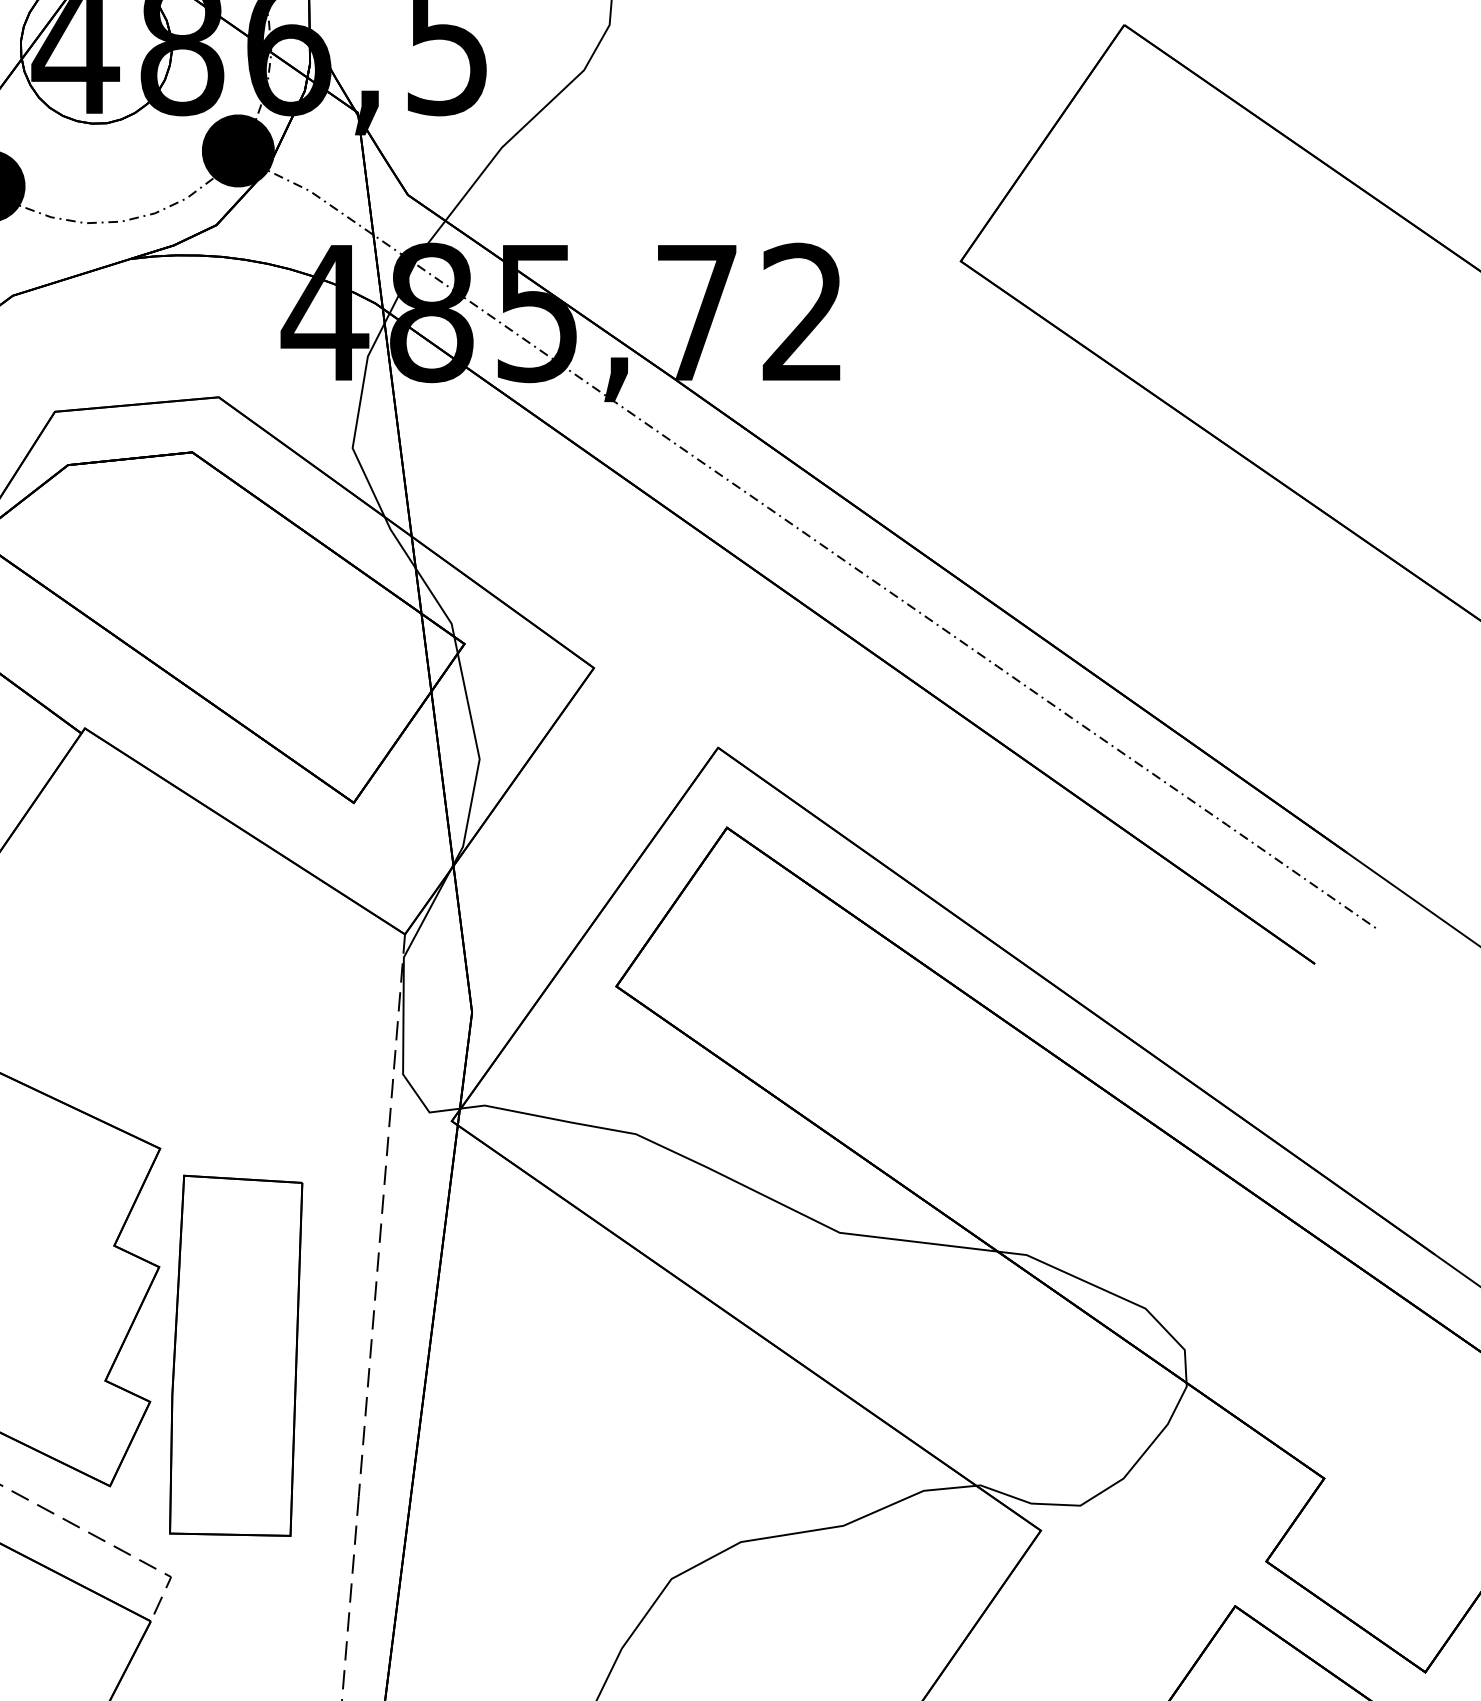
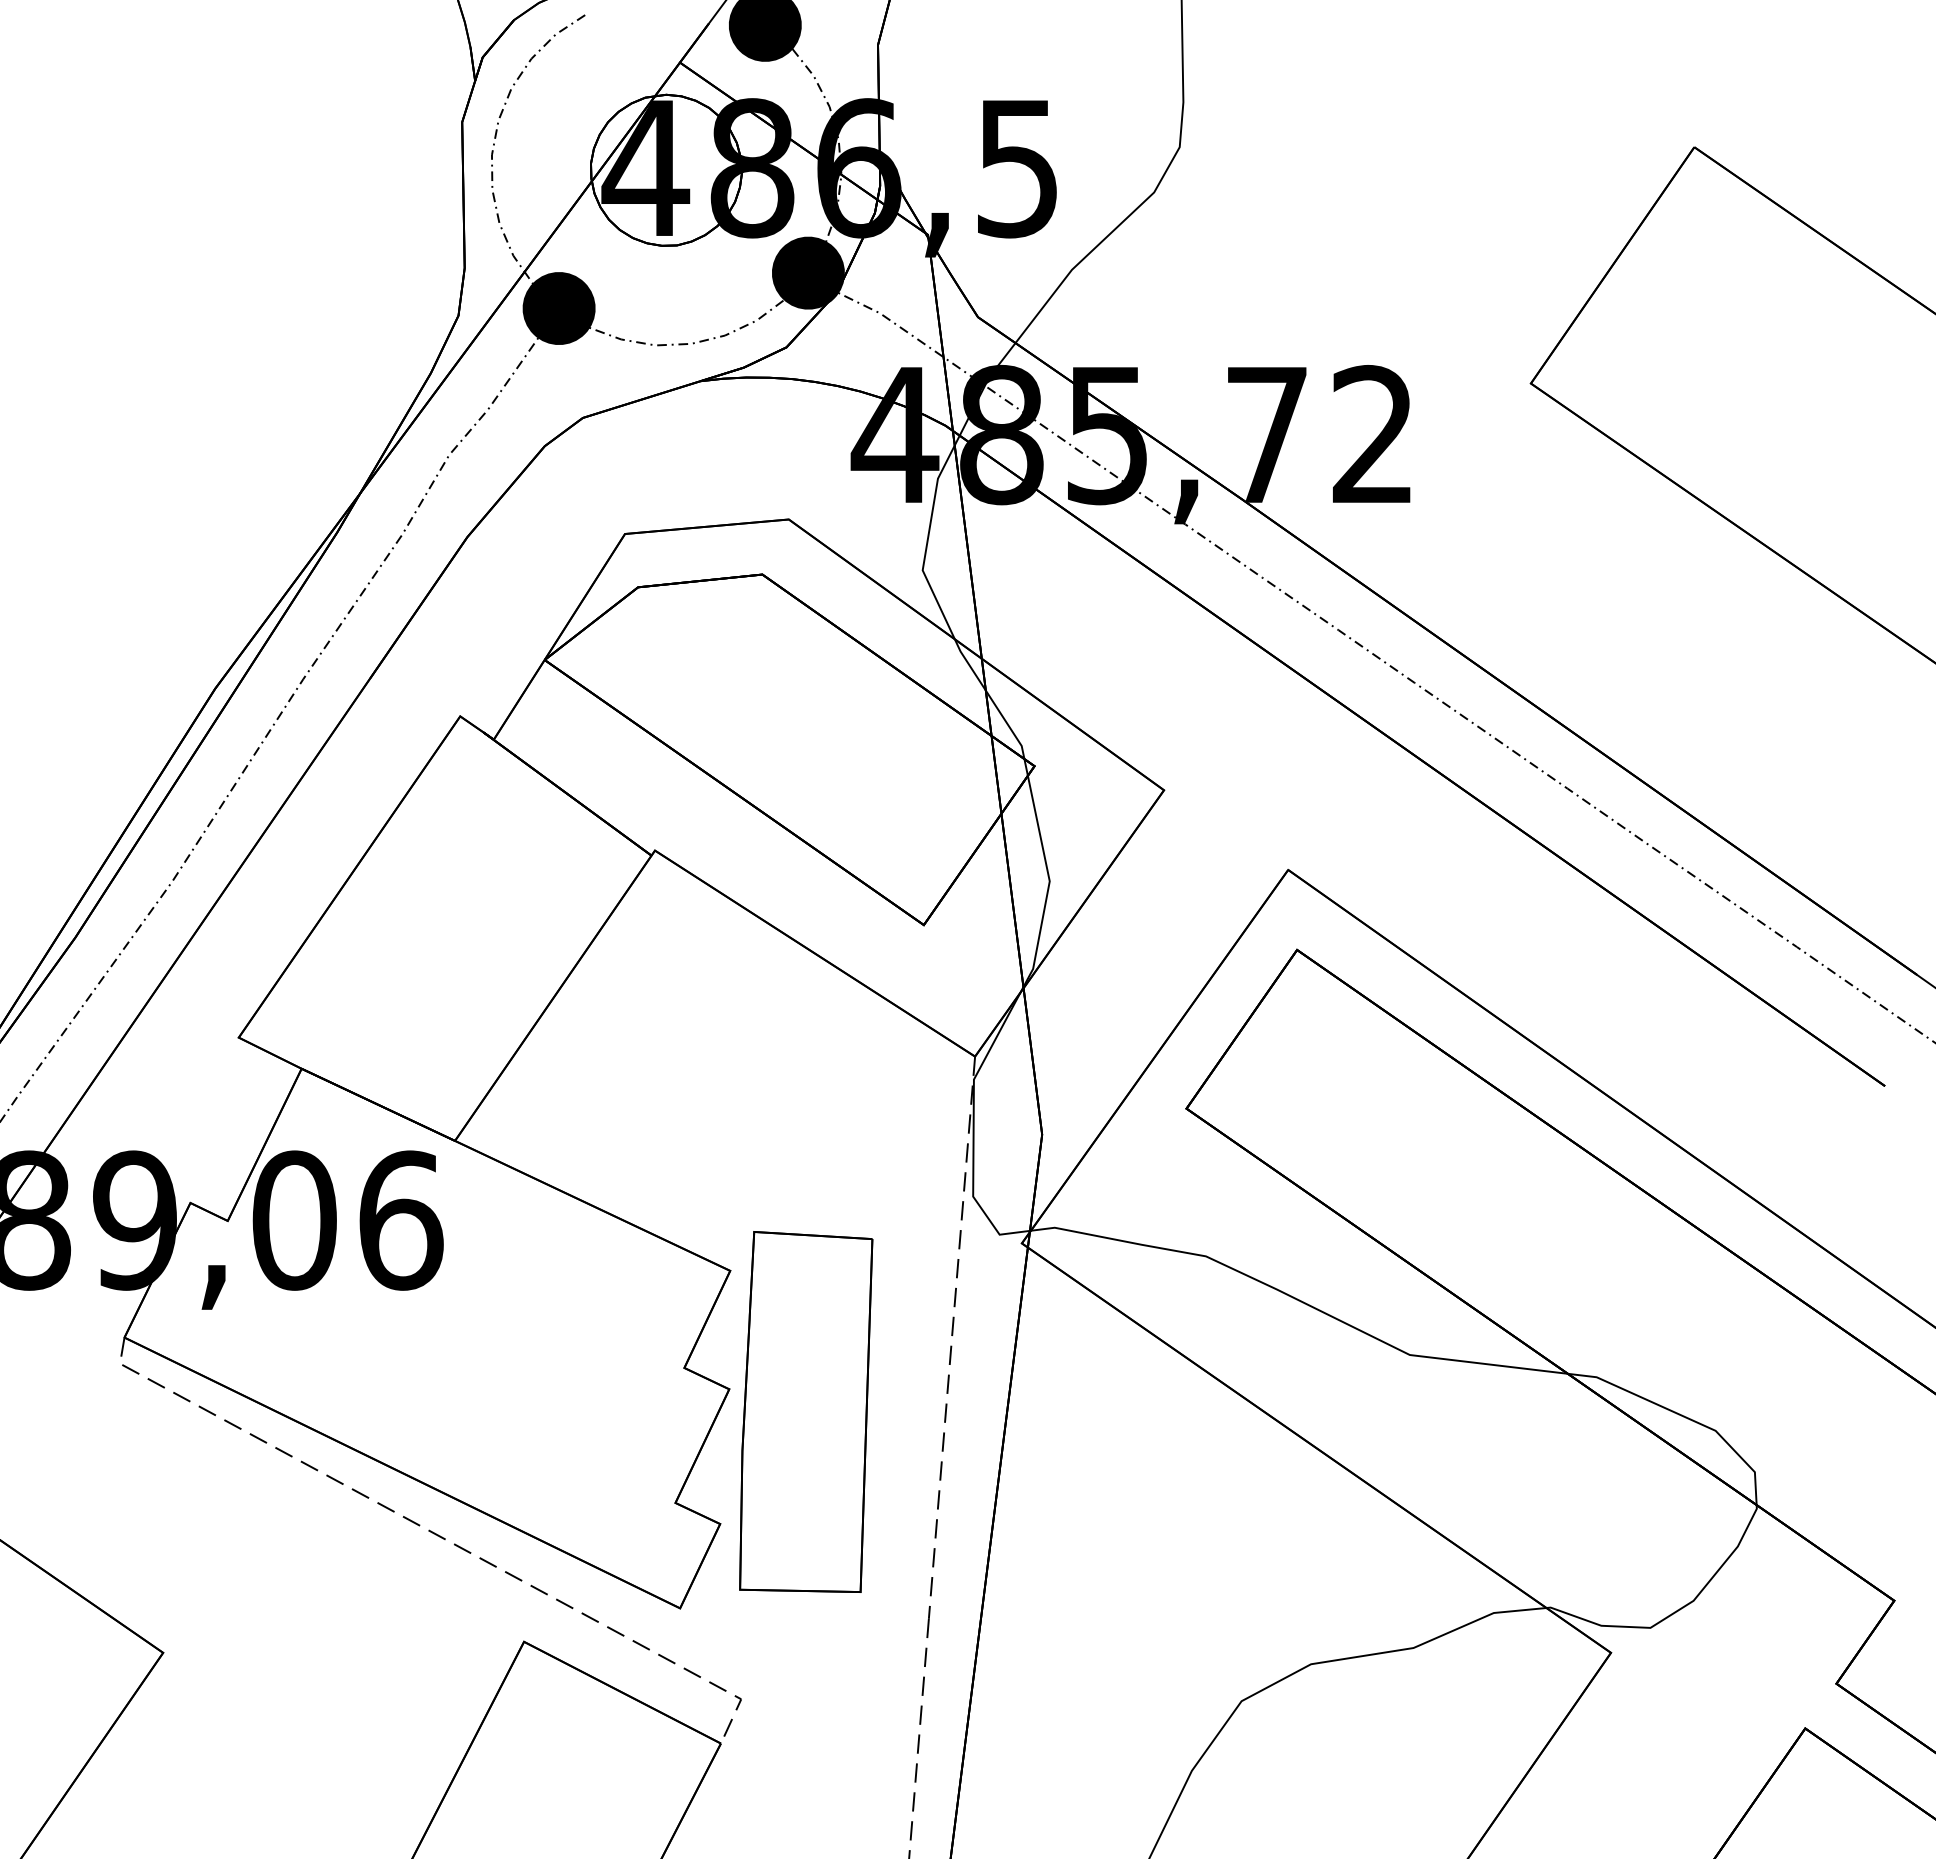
part: (236, 1355) -> (806, 1411), moved

